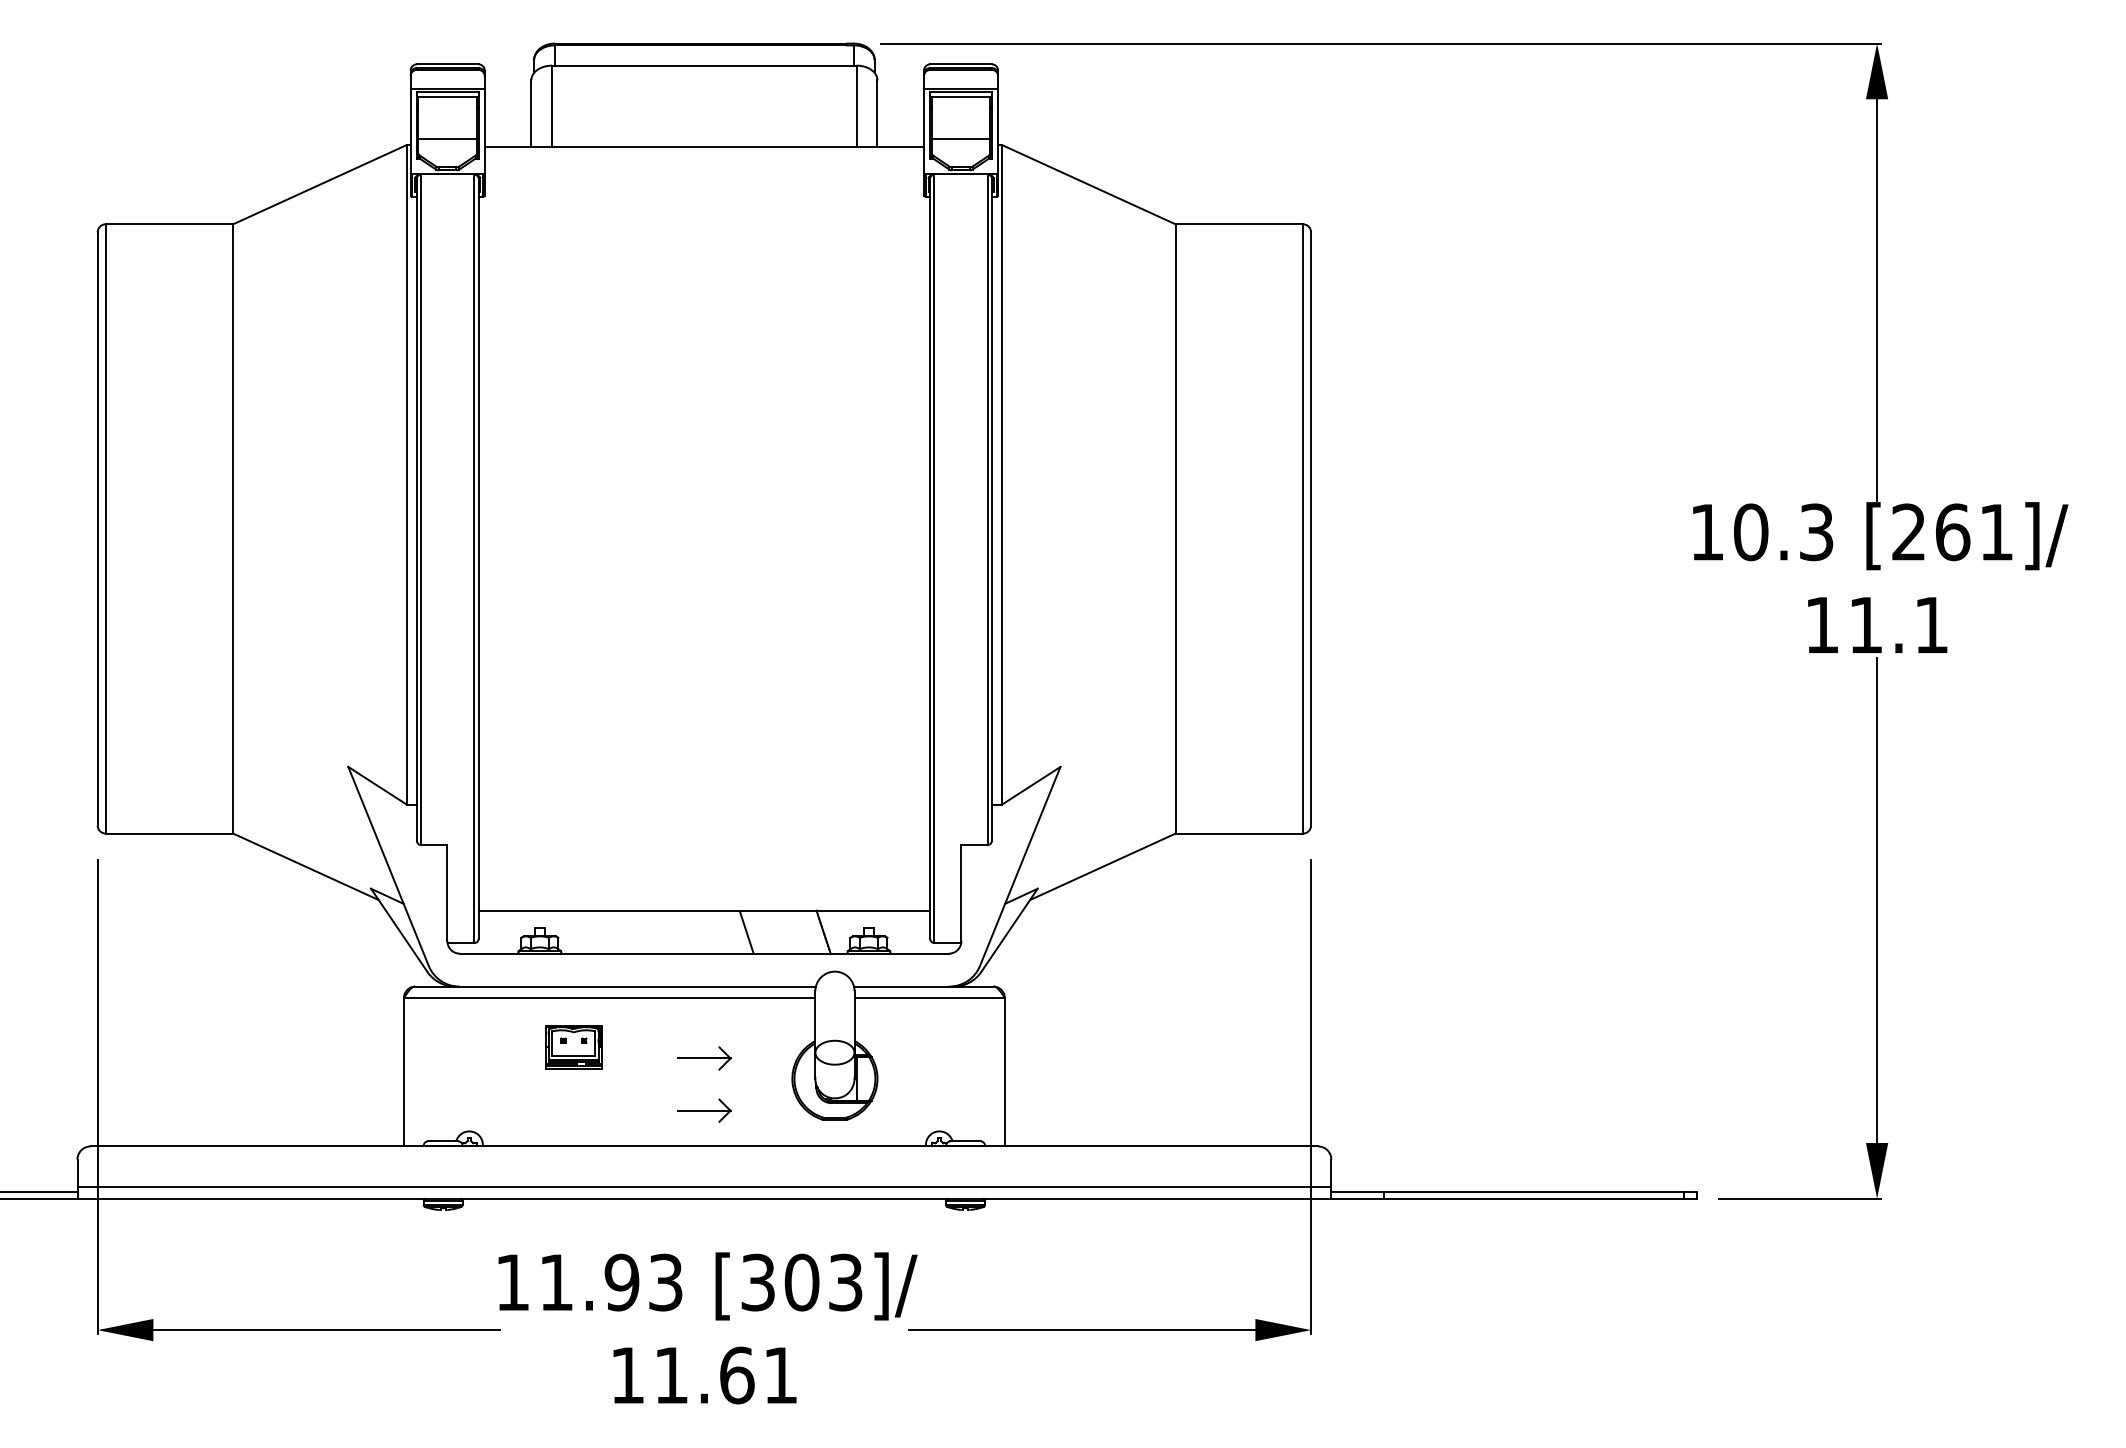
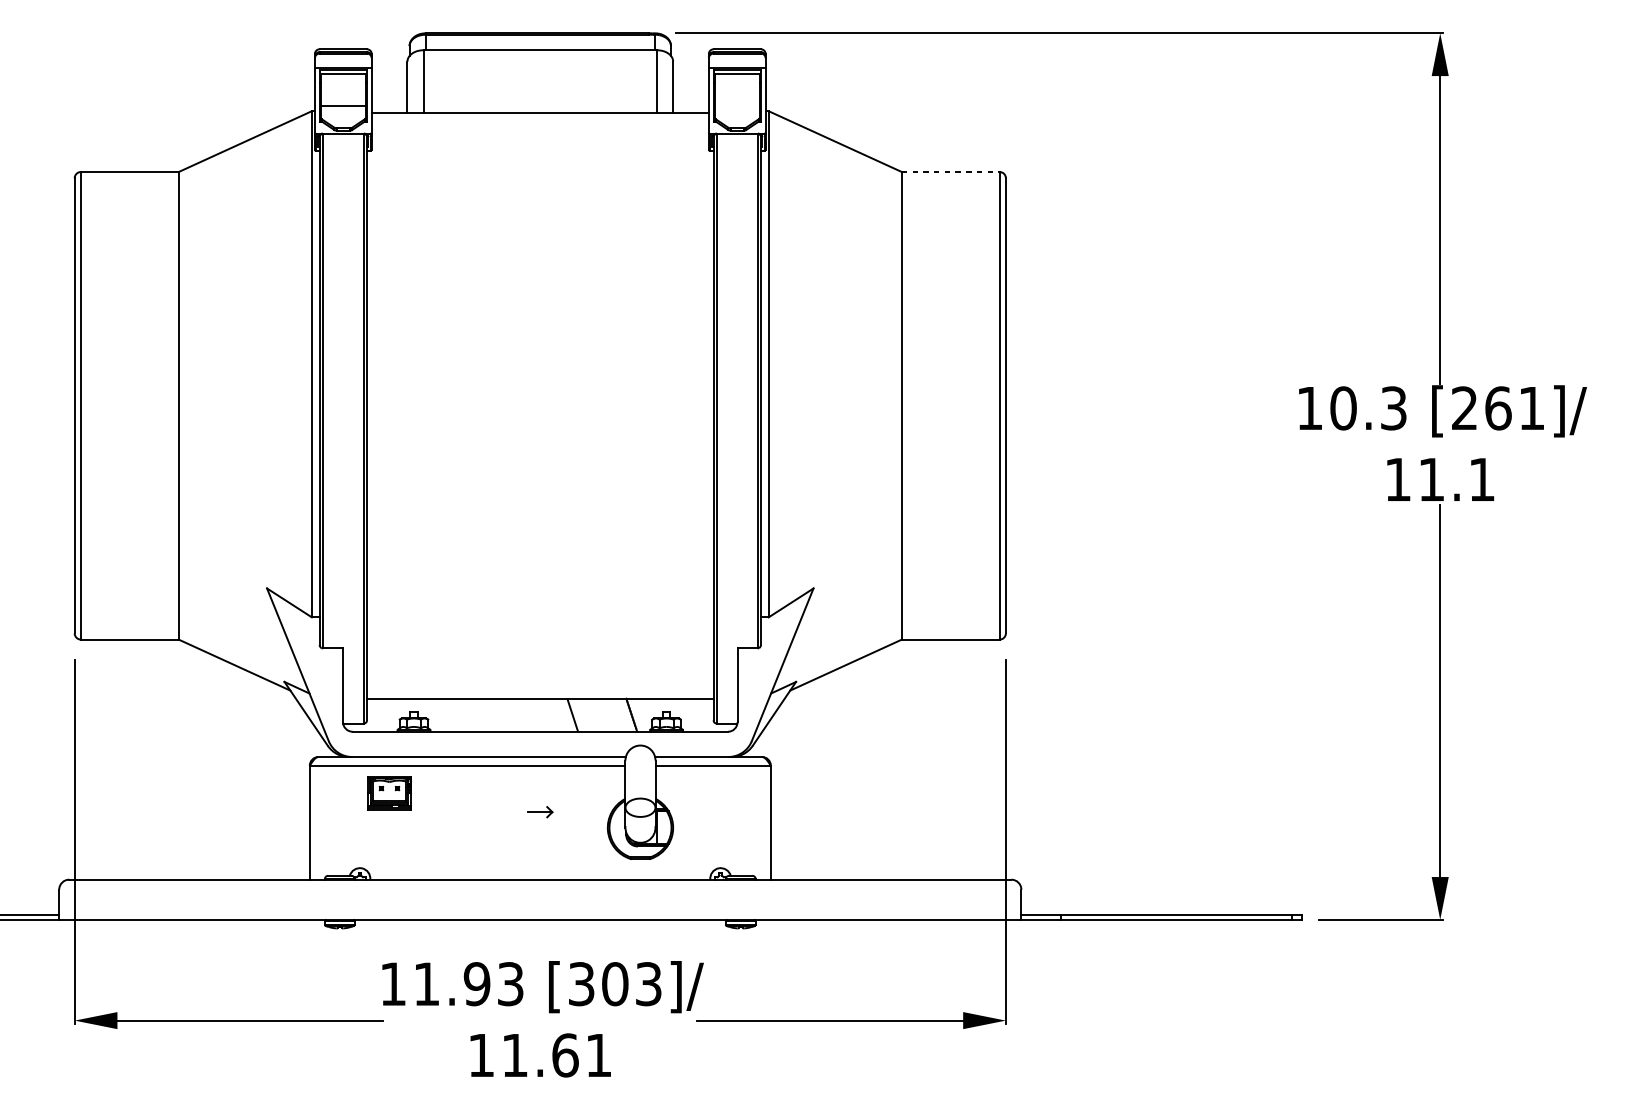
line: (960, 138) -> (736, 106), removed
line: (1239, 224) -> (950, 172), solid -> dashed
part: (573, 1047) -> (389, 793), moved
part: (704, 1058) -> (540, 812), size x0.6
part: (704, 1110) -> (540, 852), removed
line: (704, 1187) -> (540, 911), removed

